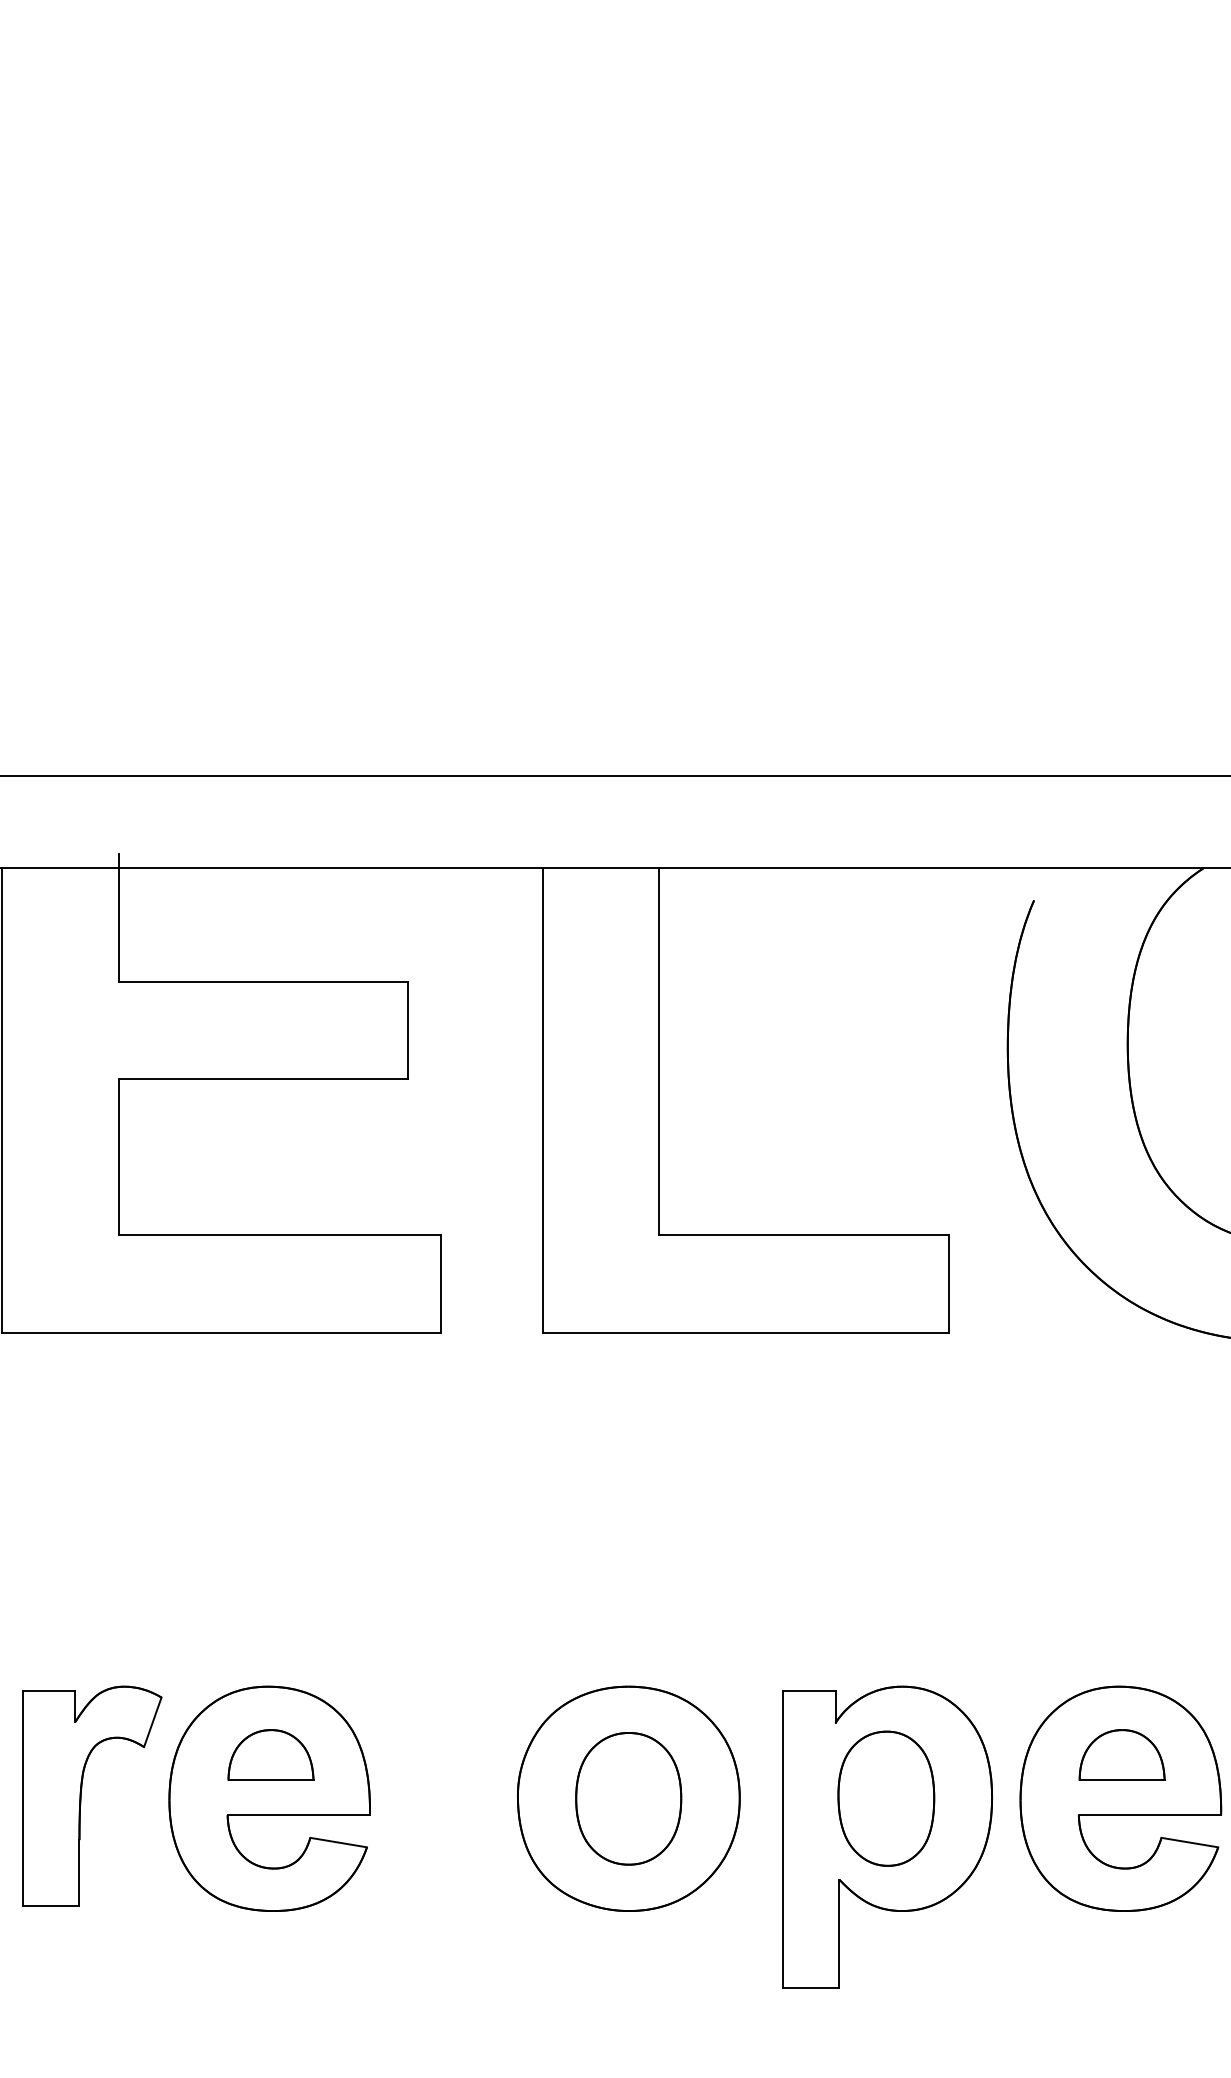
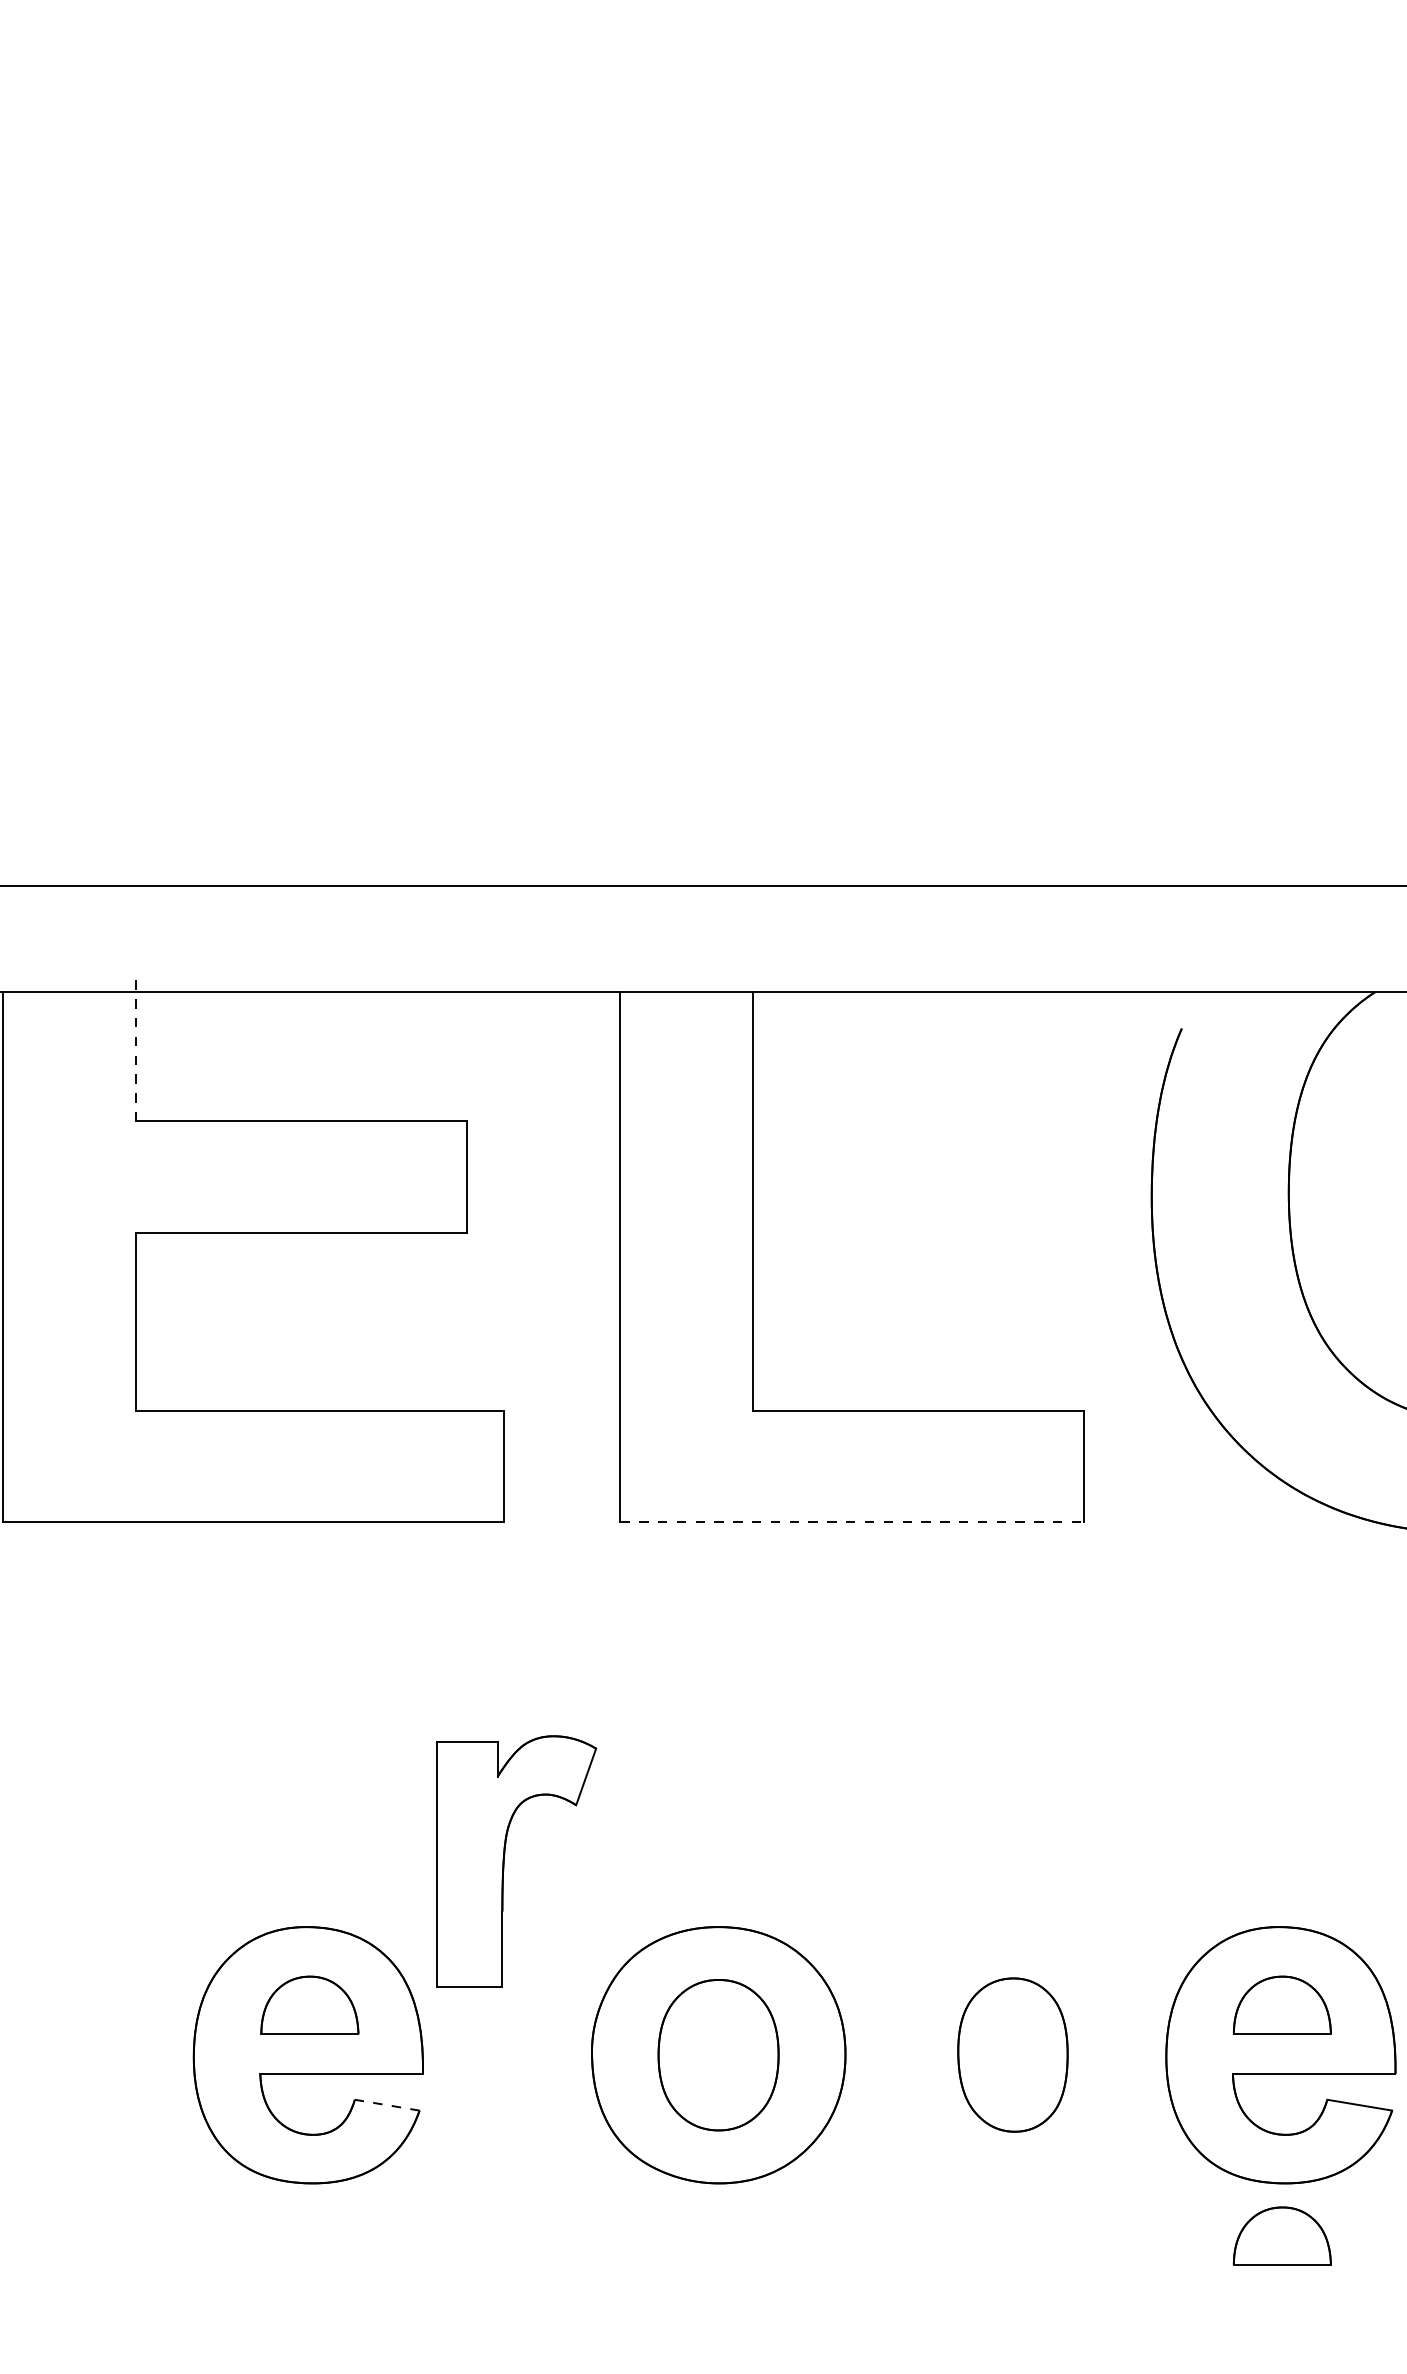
line: (118, 917) -> (135, 1048), solid -> dashed
line: (745, 1332) -> (852, 1522), solid -> dashed
part: (81, 1795) -> (504, 1860), moved
part: (887, 1836) -> (1014, 2098), removed
line: (338, 1842) -> (386, 2105), solid -> dashed
part: (1121, 1956) -> (1281, 2235), added

